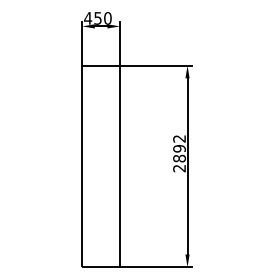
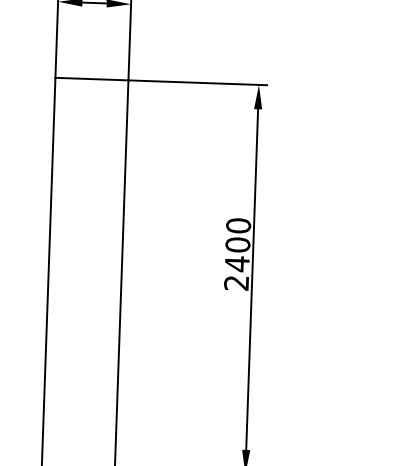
text: (179, 148) -> (237, 244), 2892 -> 2400

